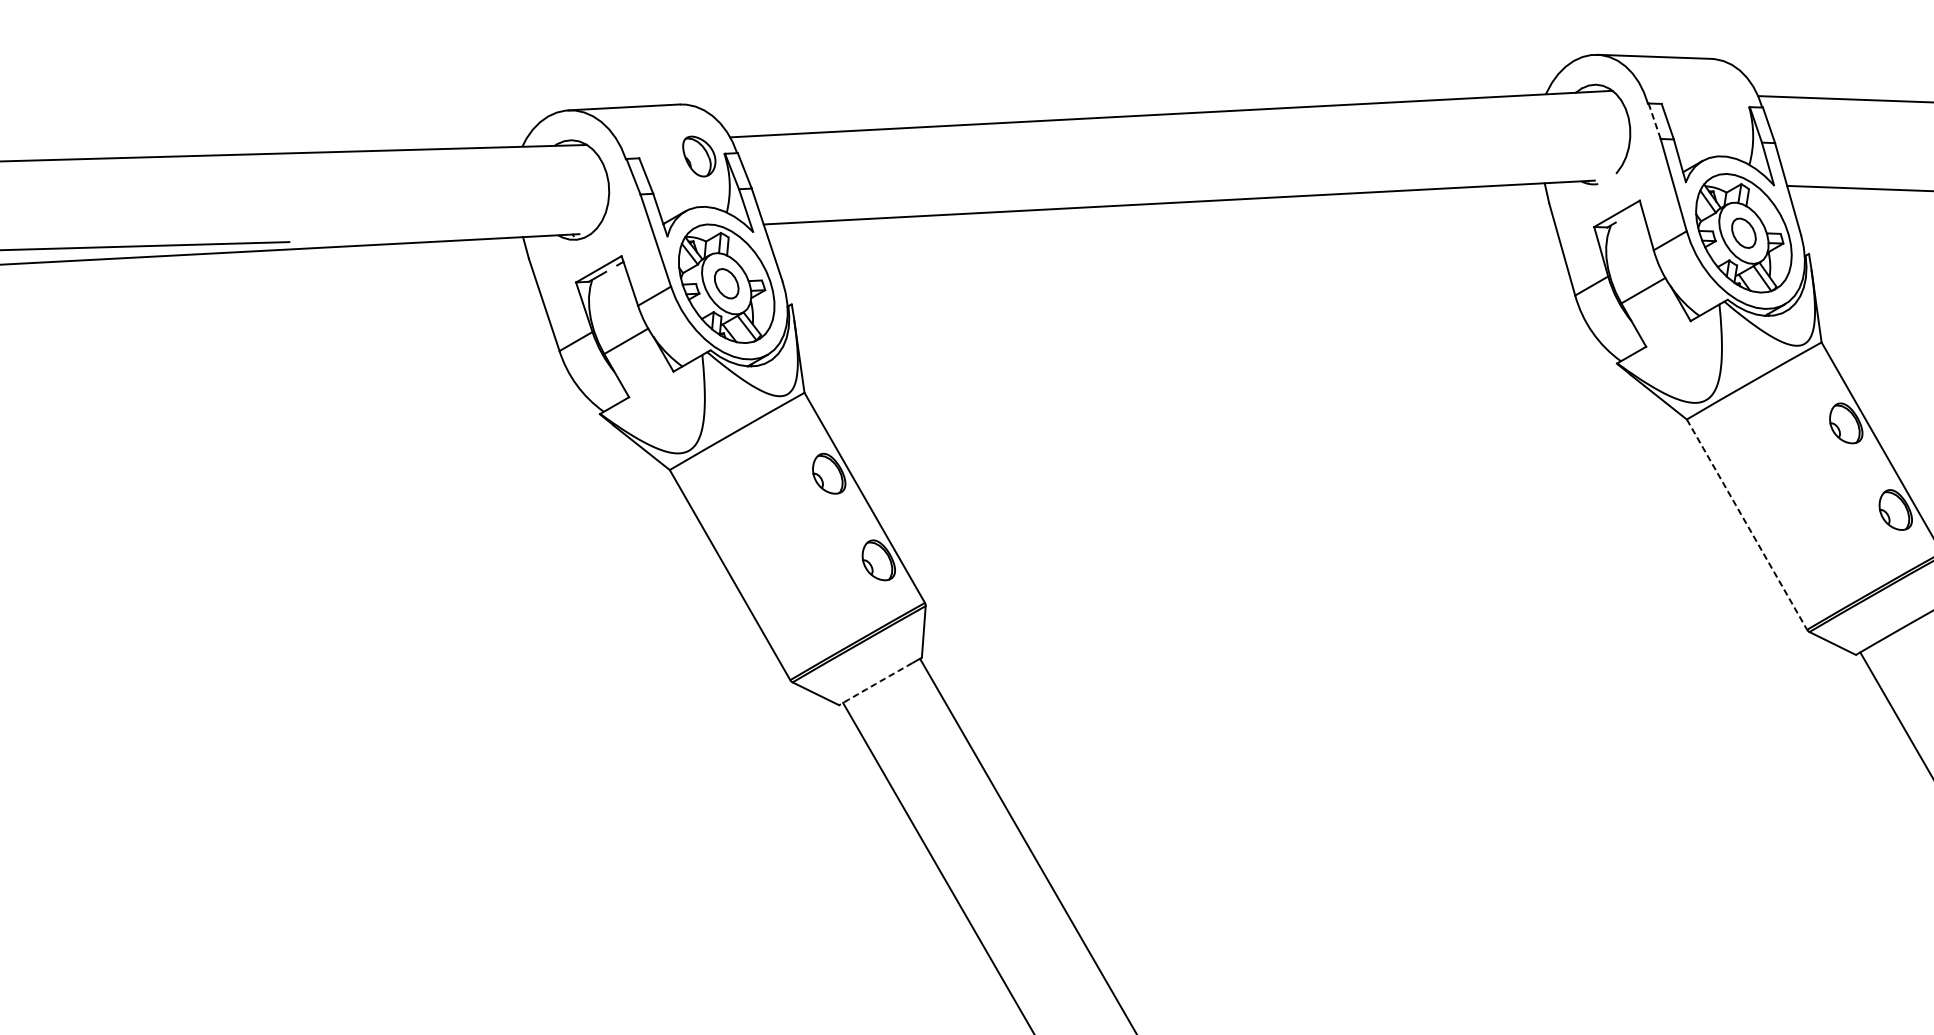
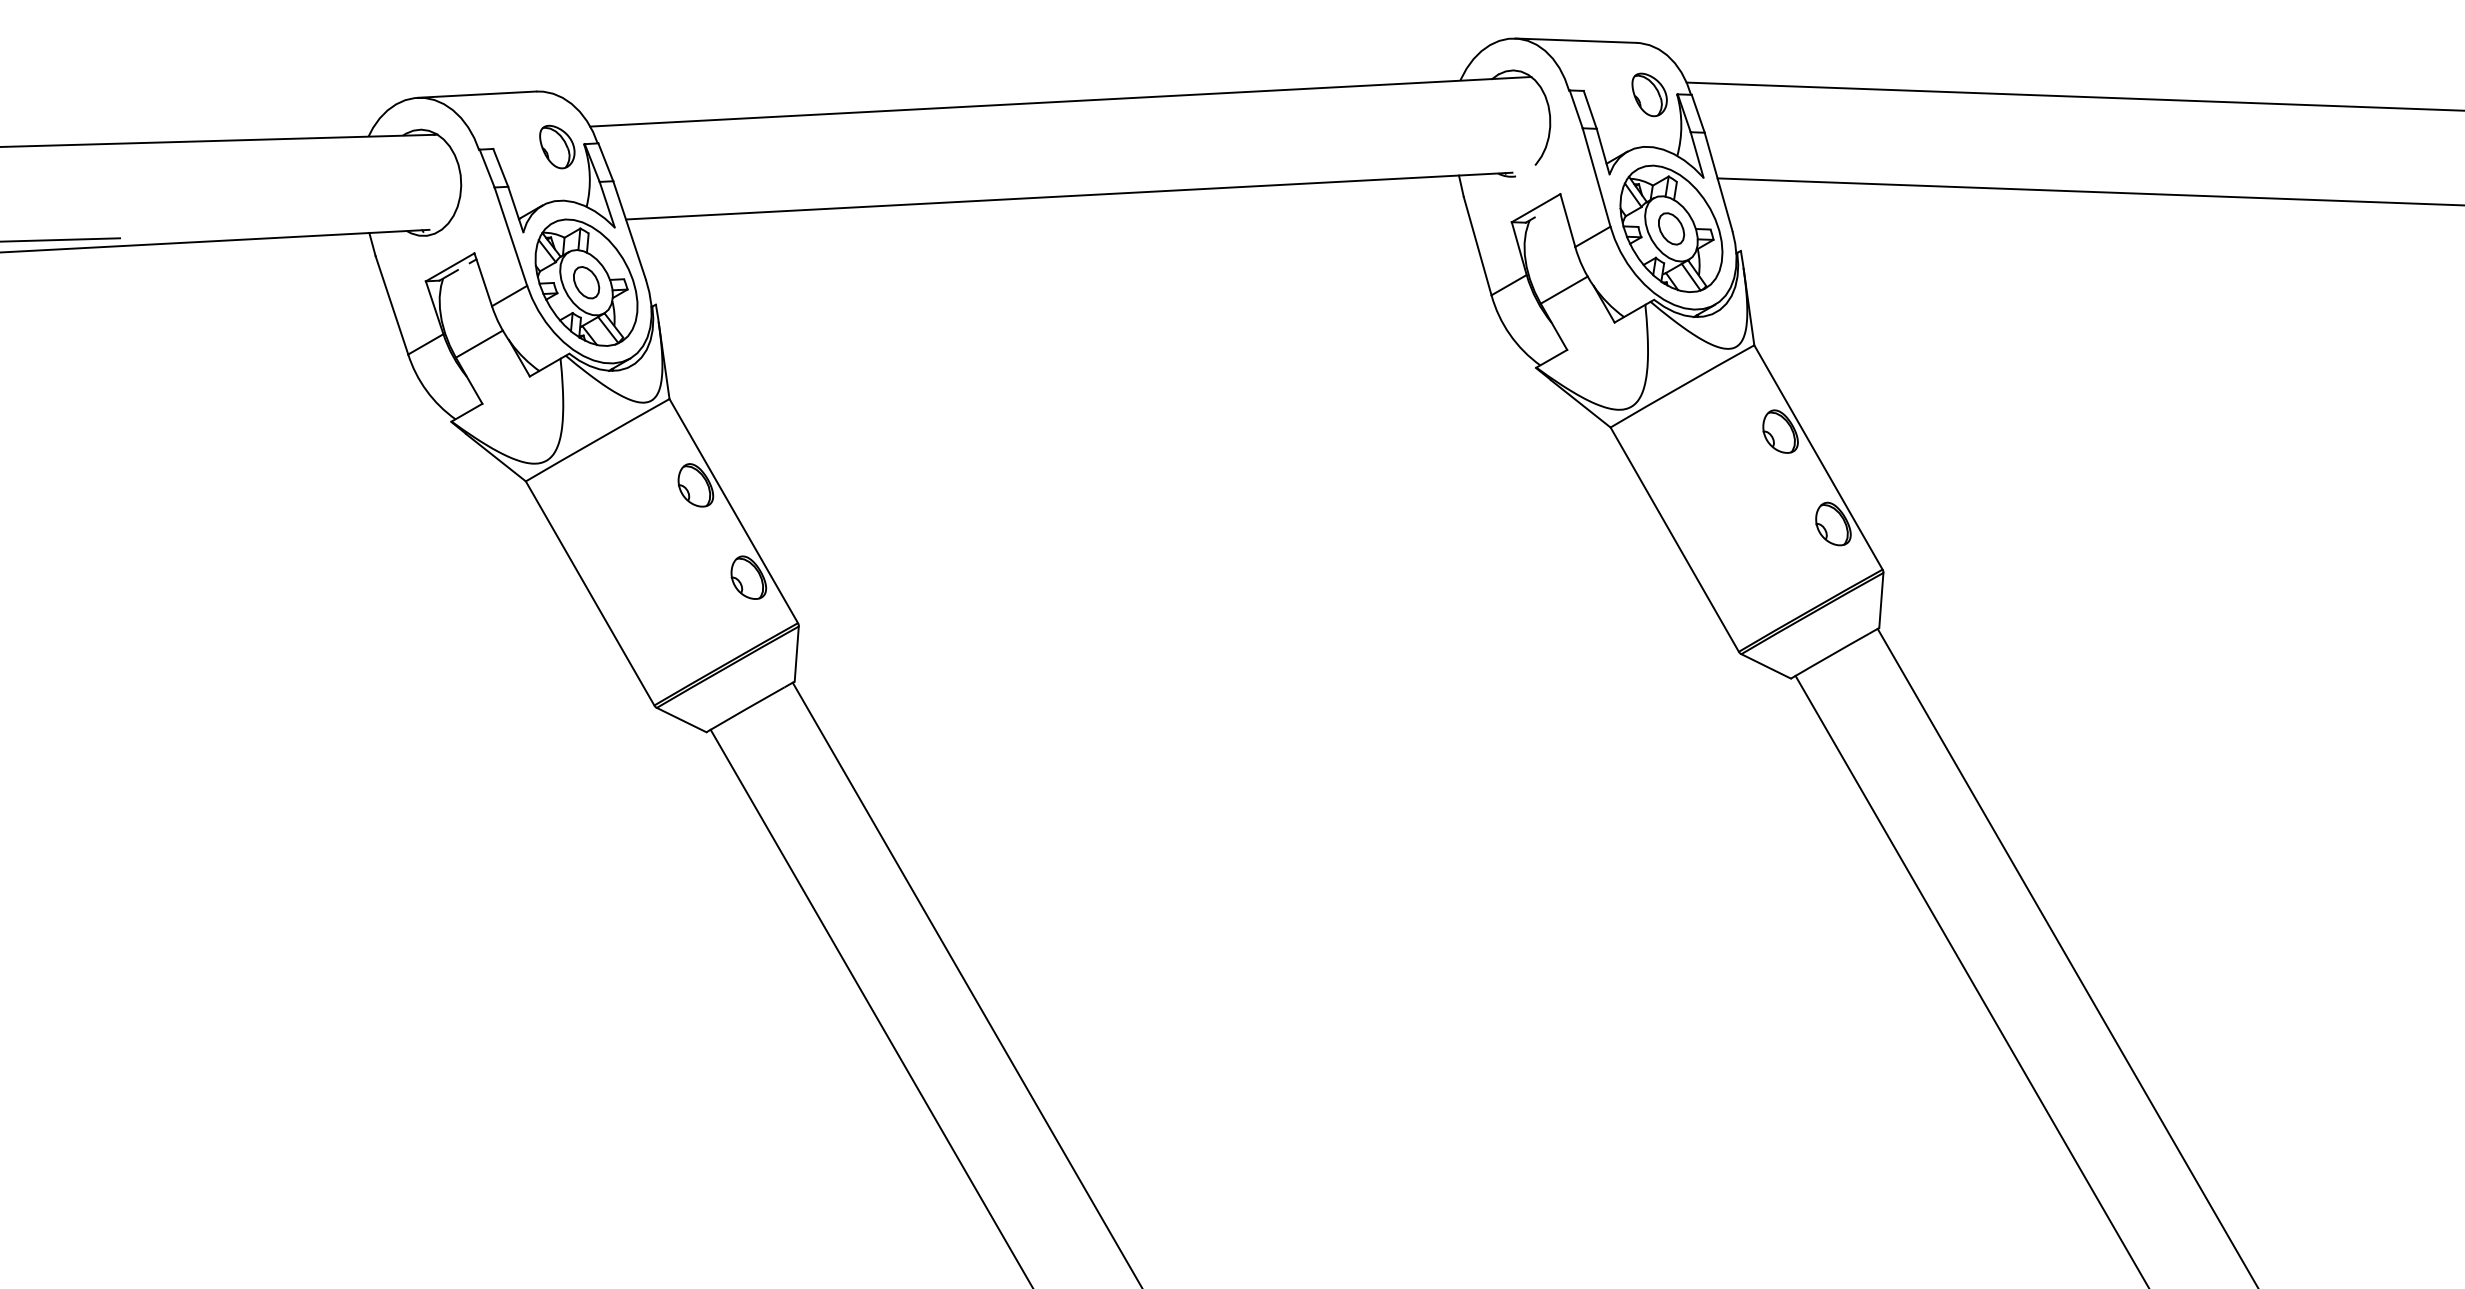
part: (1723, 107) -> (1649, 94), added
line: (1654, 120) -> (1576, 108), dashed -> solid
line: (1747, 525) -> (1675, 540), dashed -> solid
arc: (875, 683) -> (745, 709), dashed -> solid

